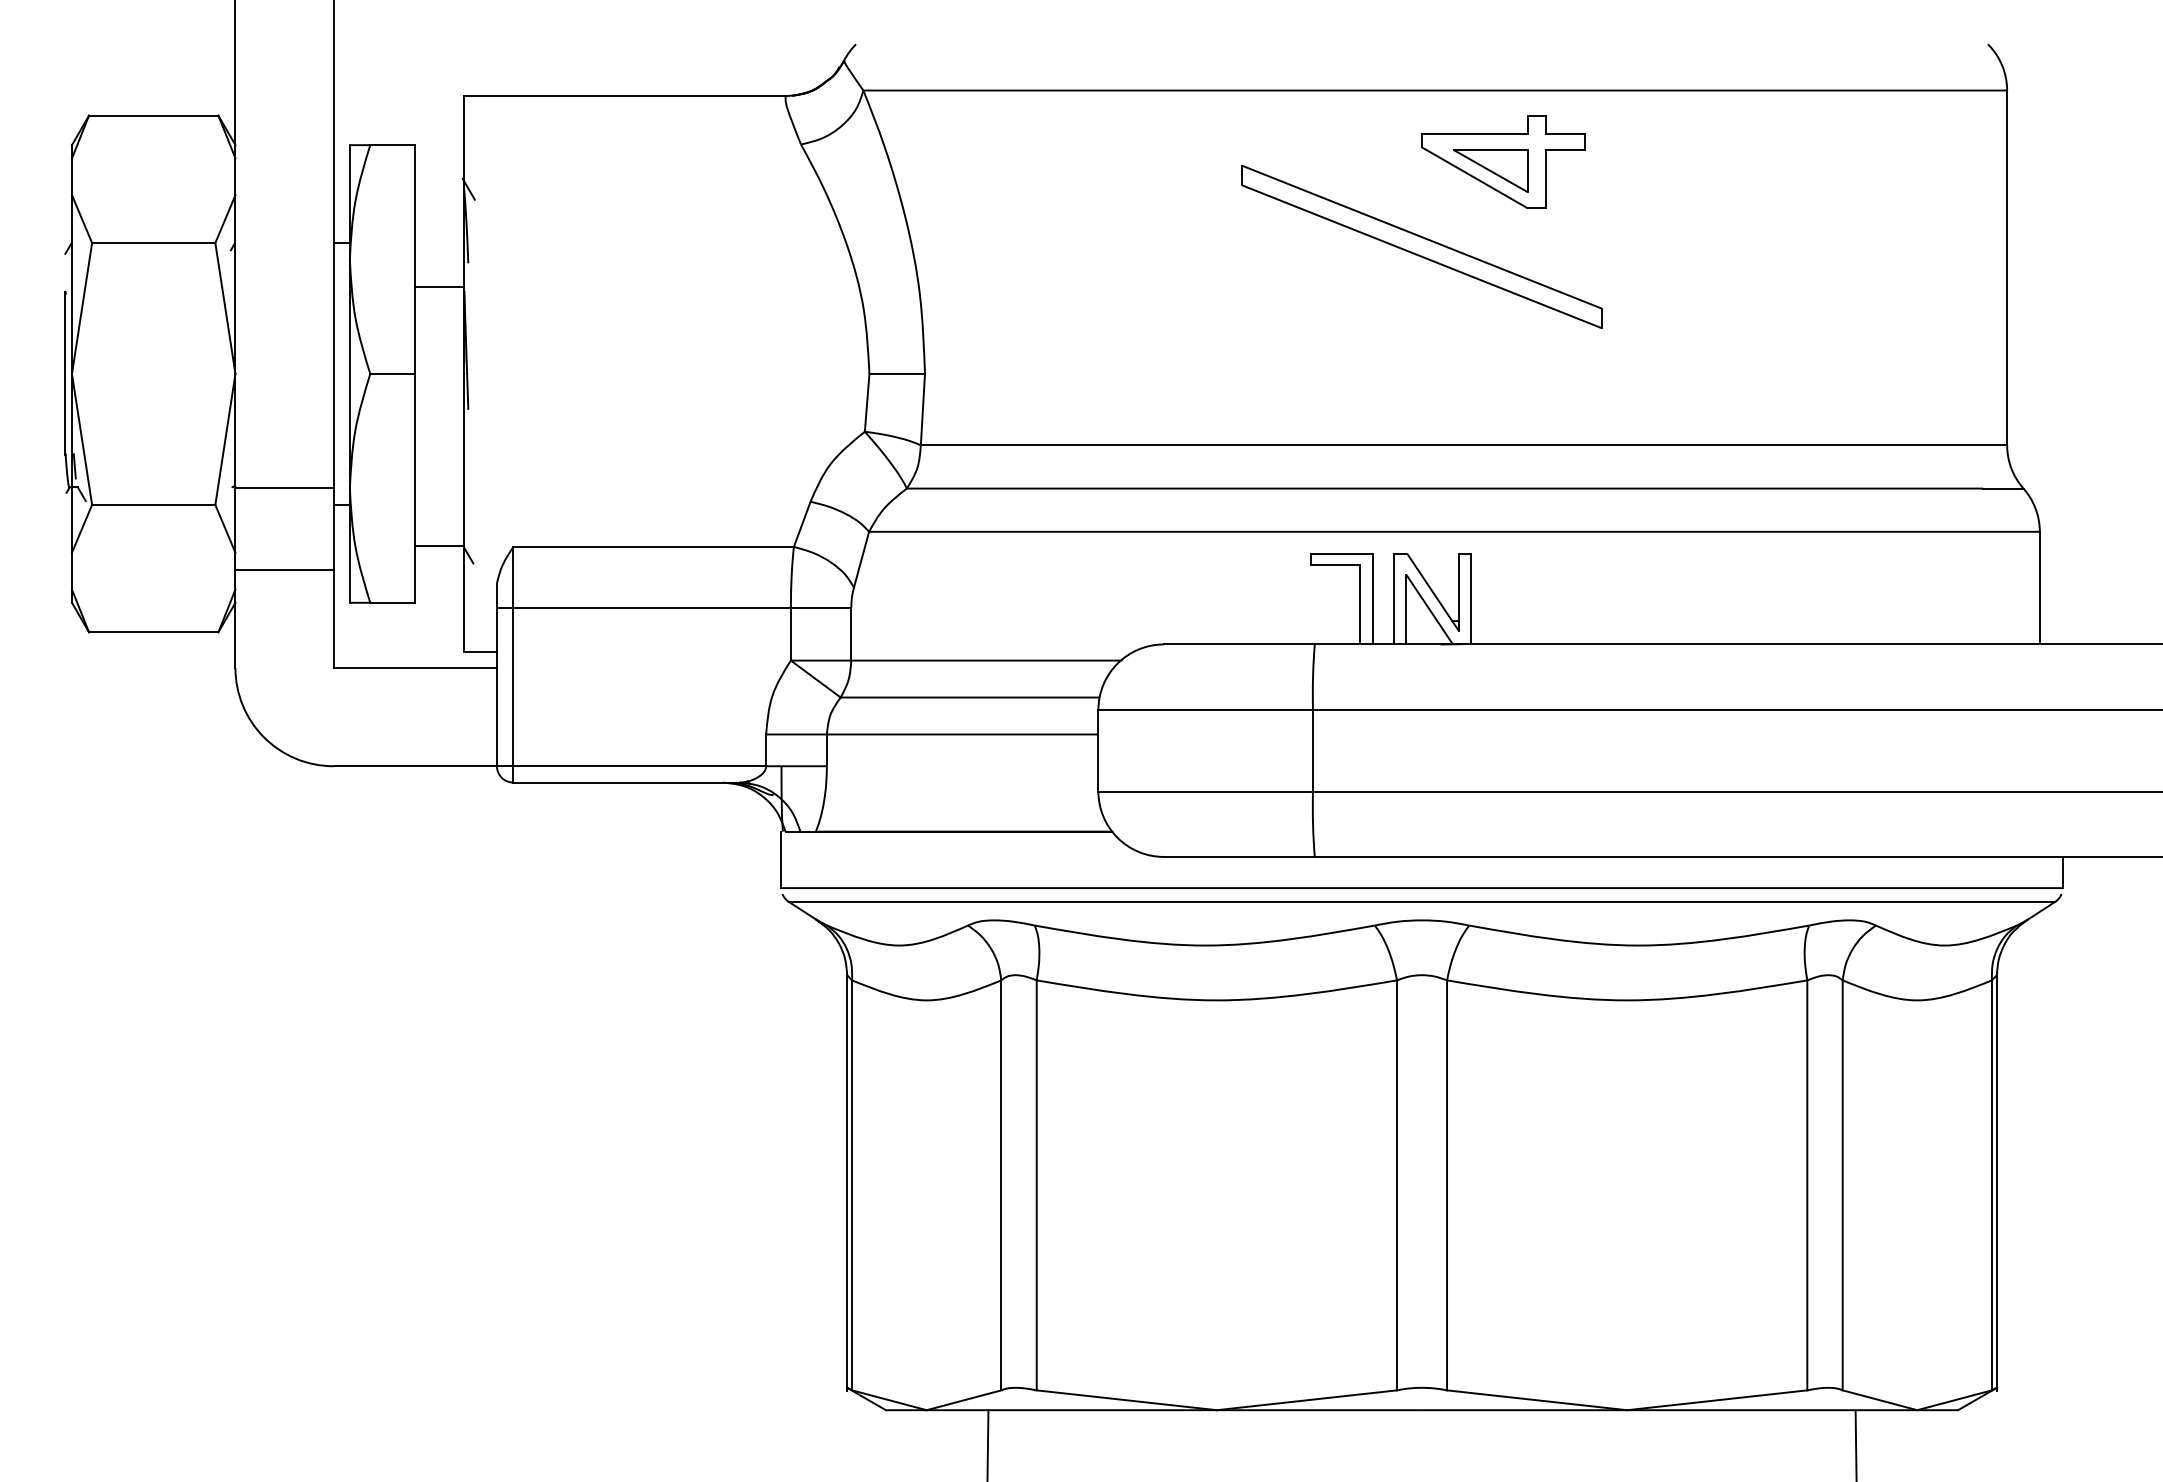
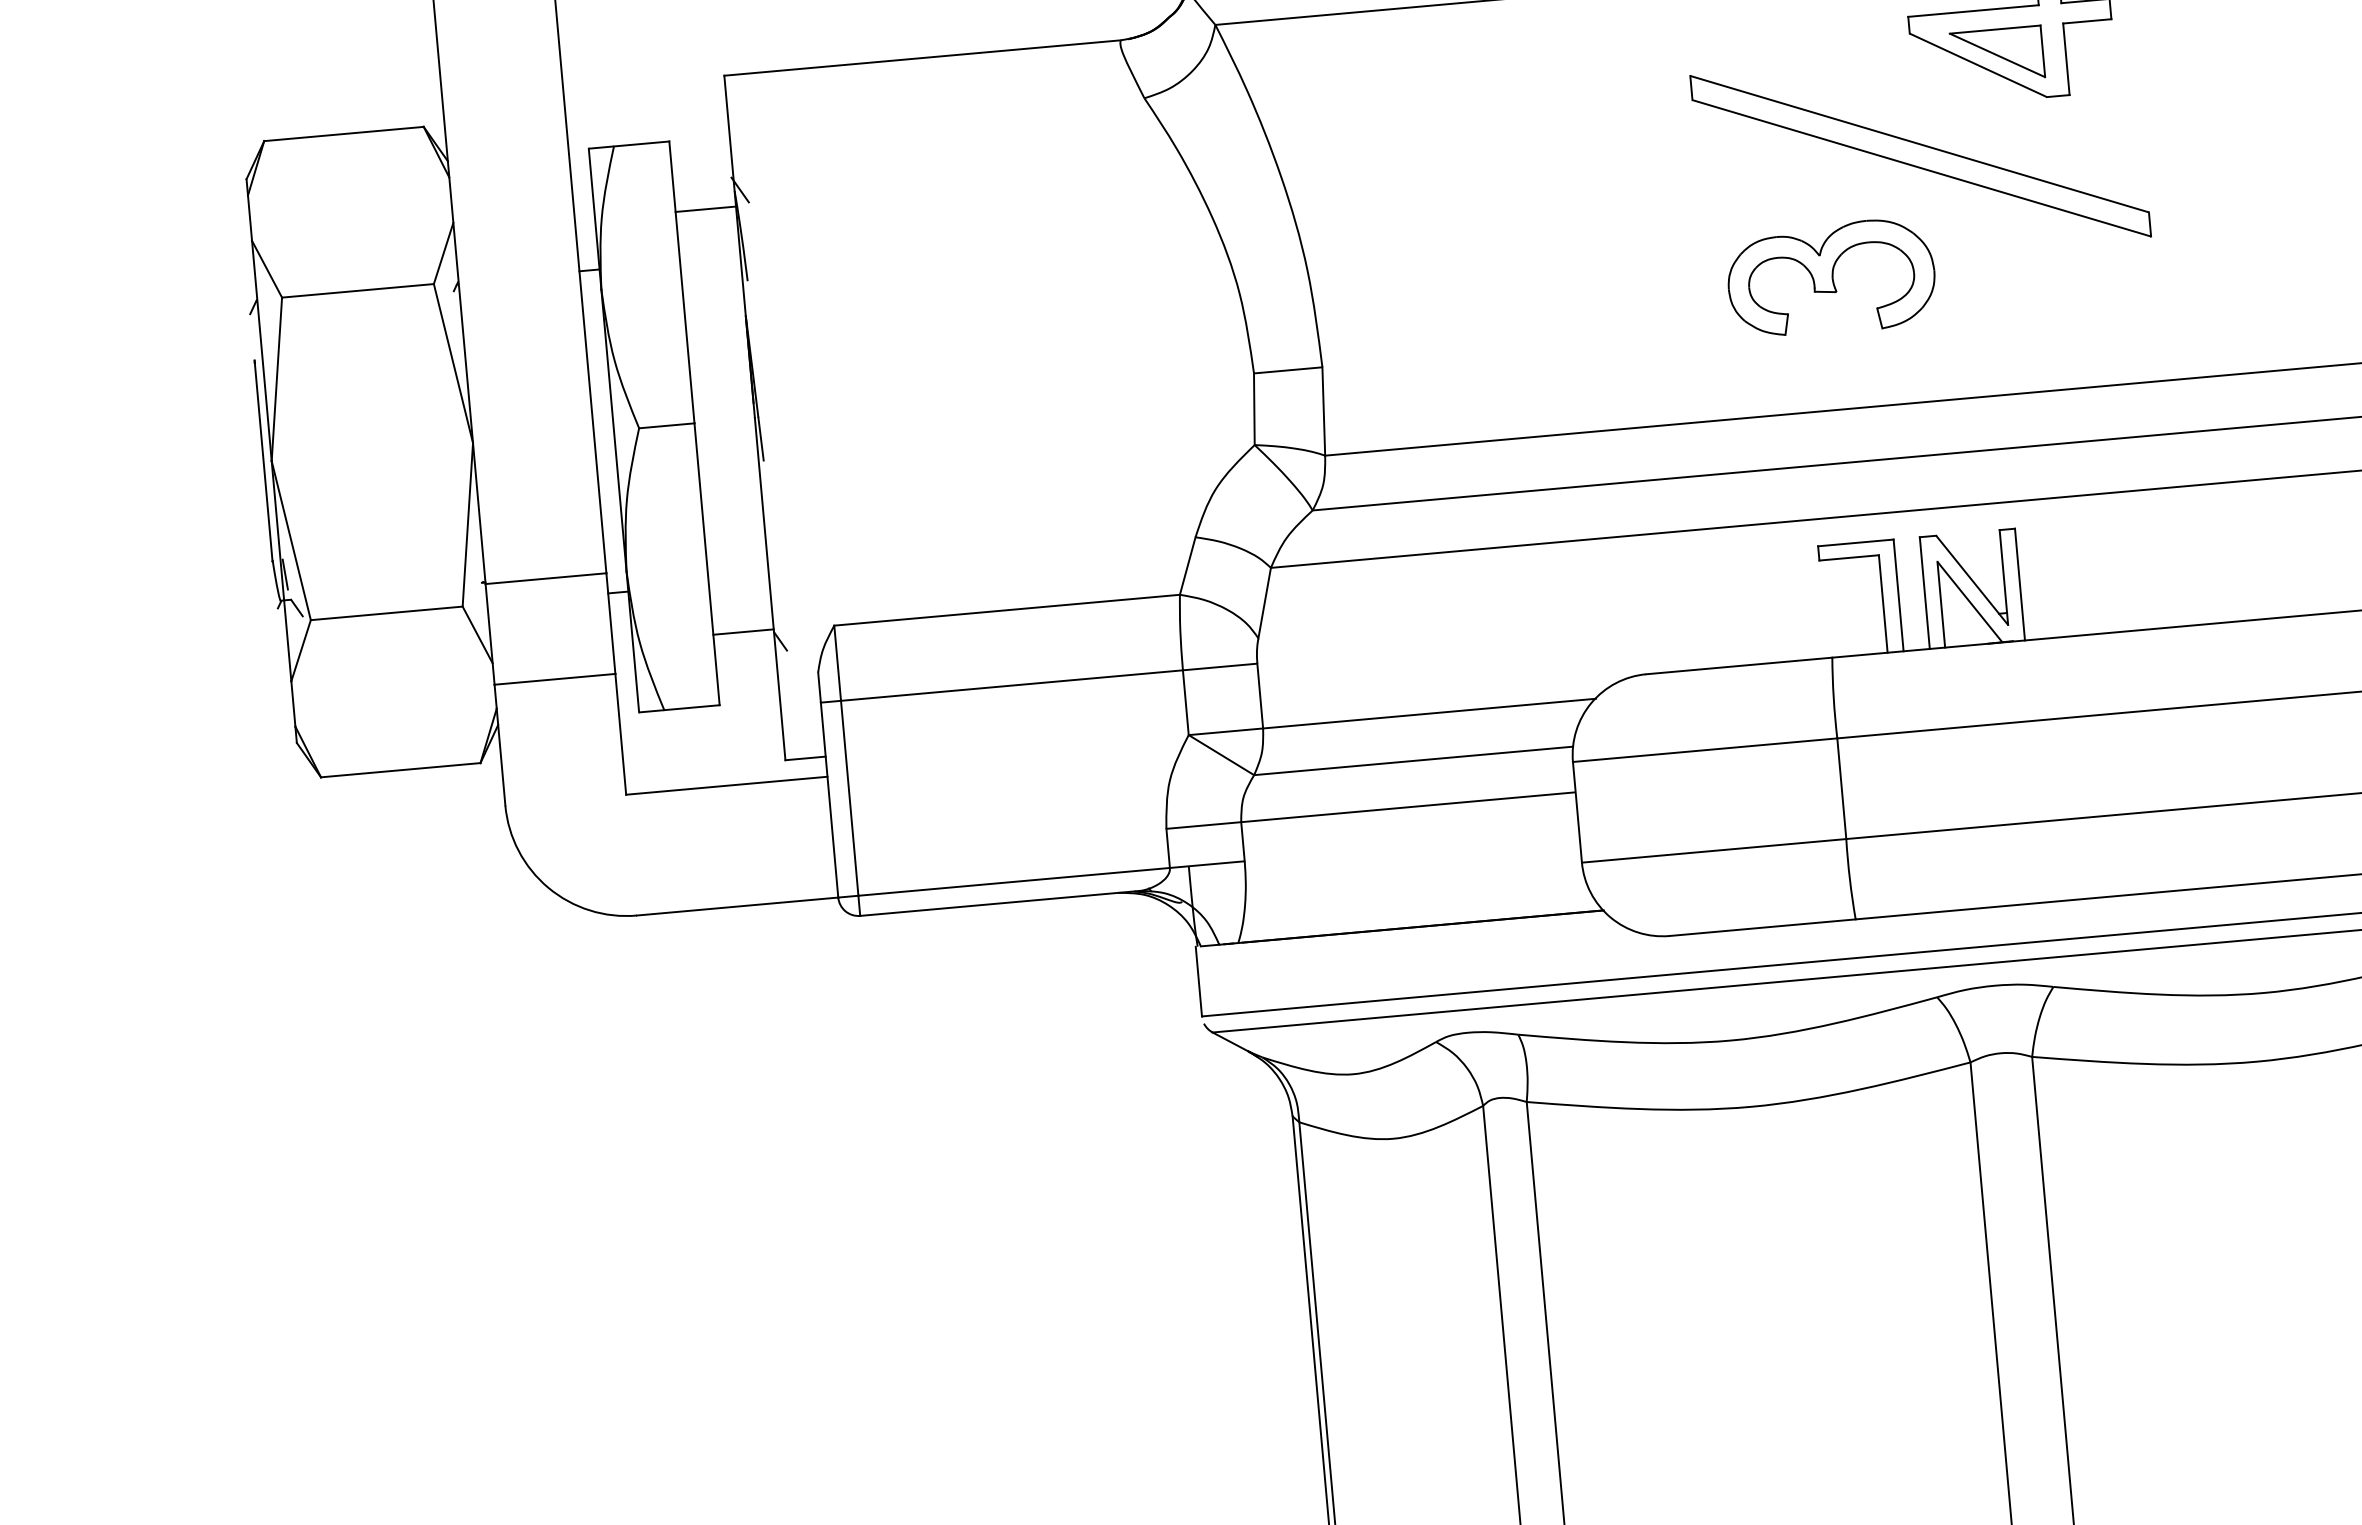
line: (439, 287) -> (705, 209), moved
part: (1341, 338) -> (1831, 277), added

